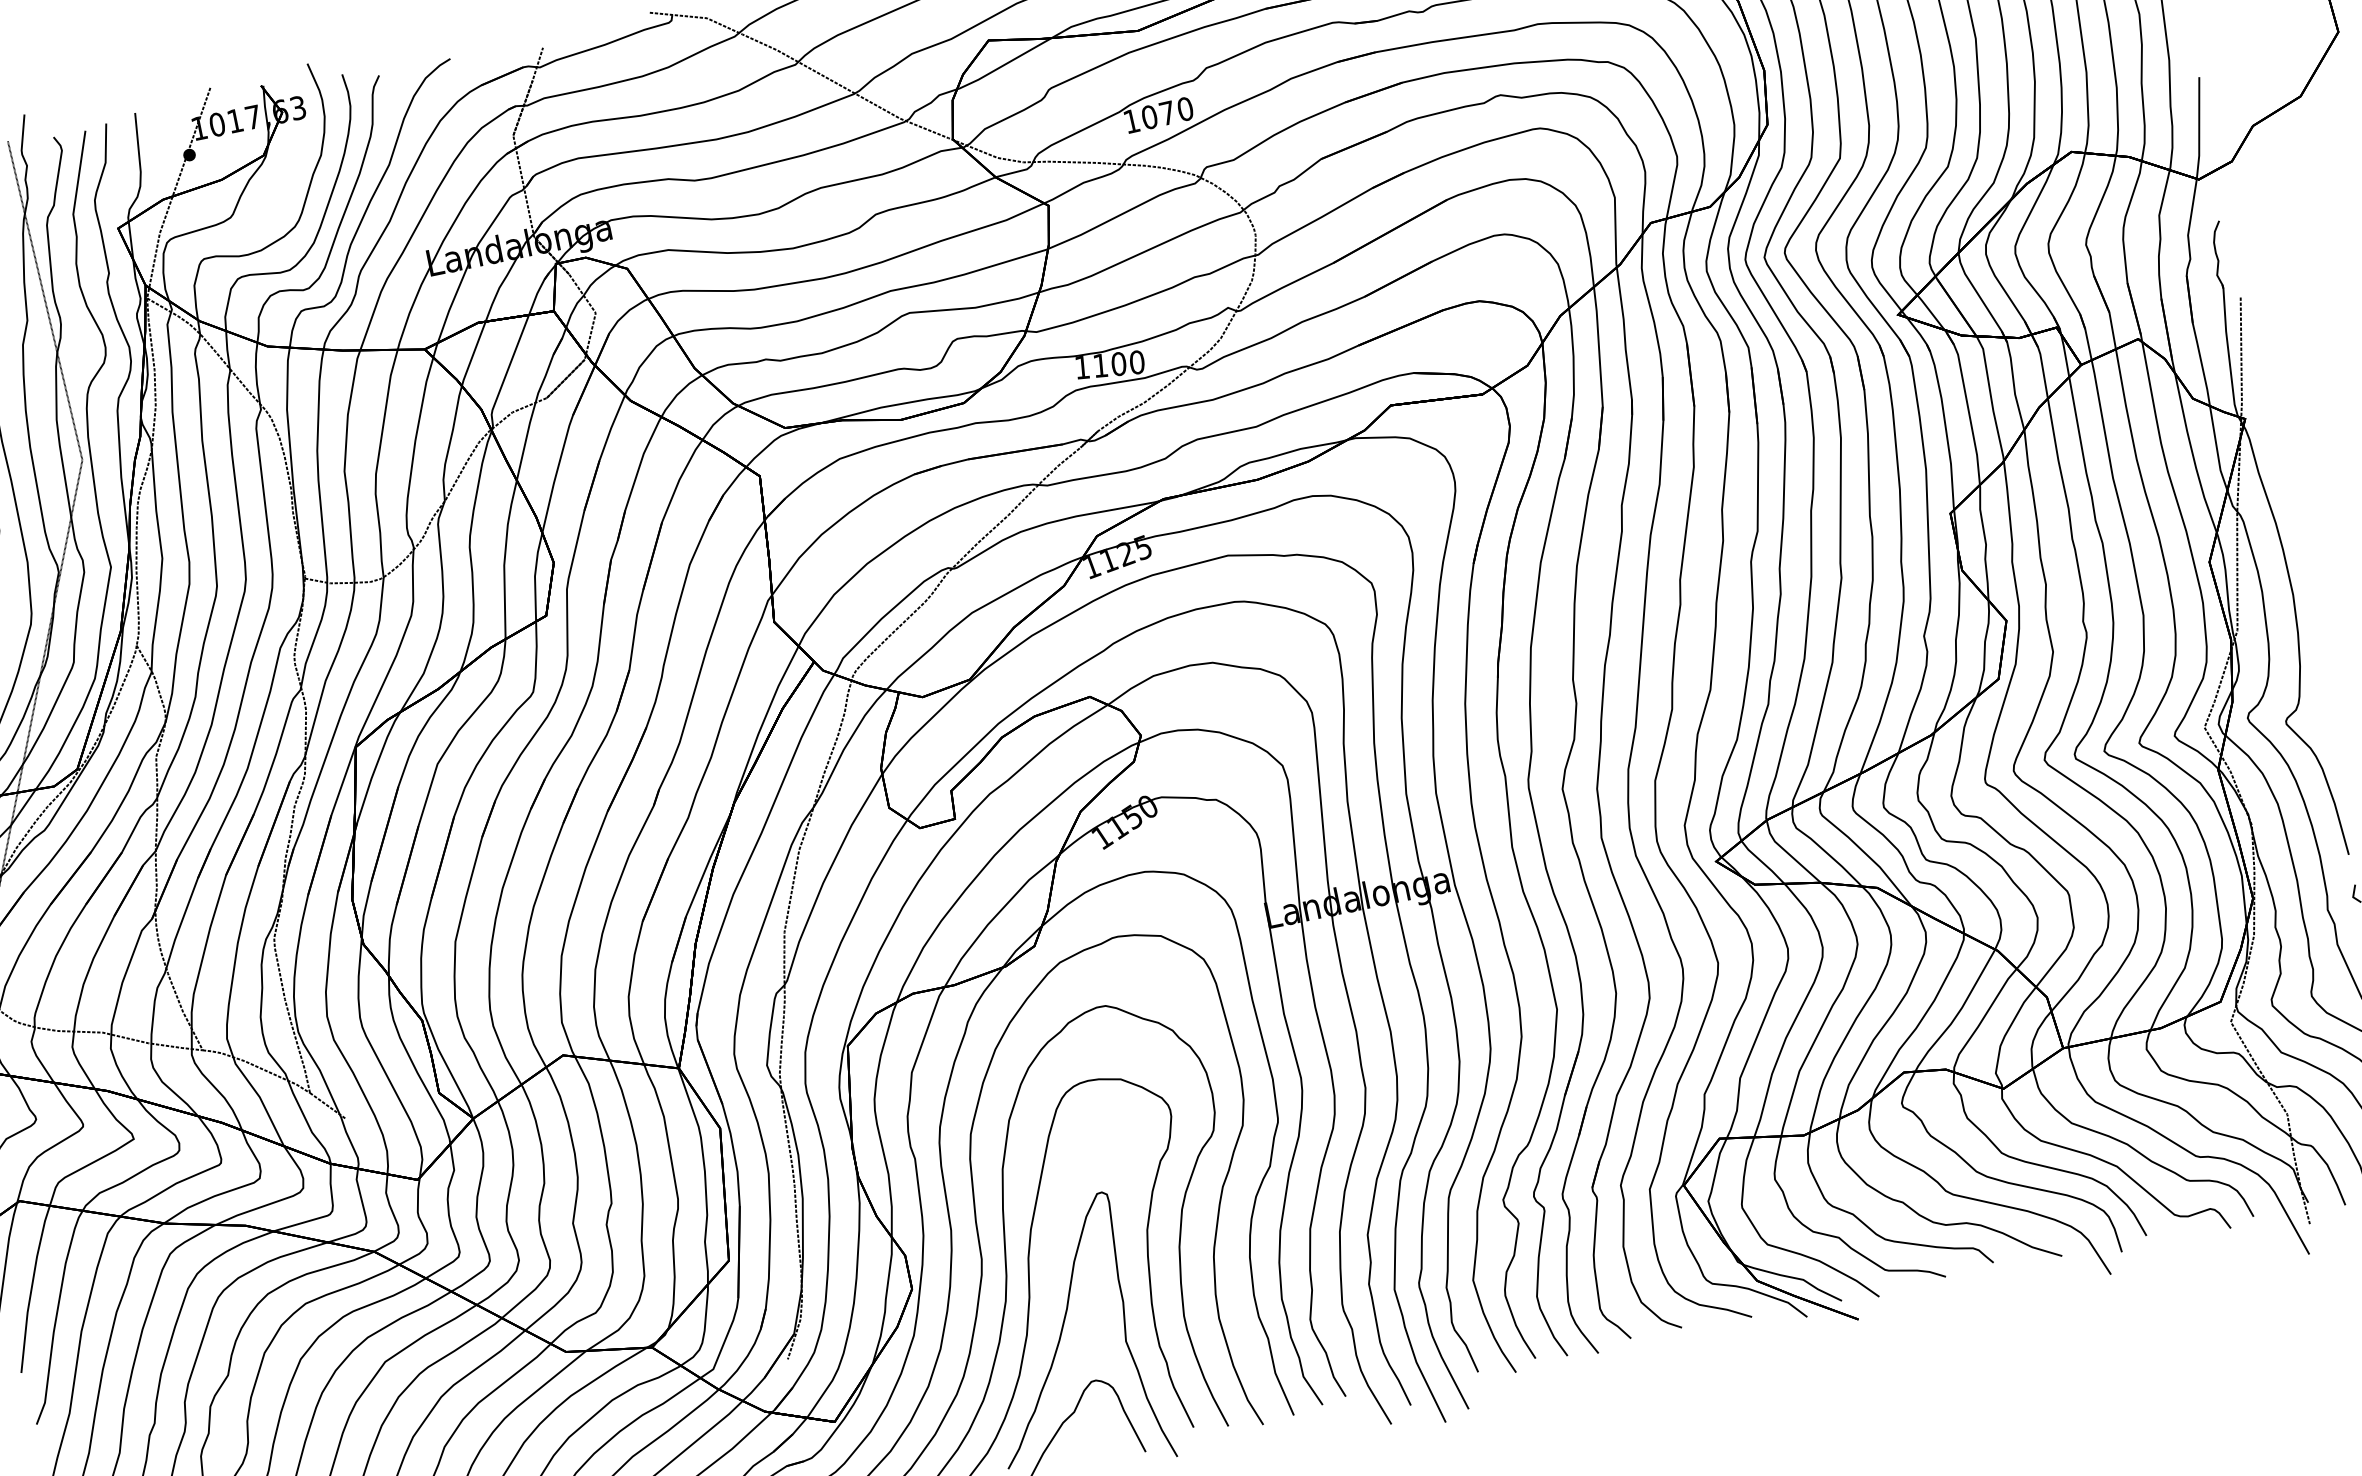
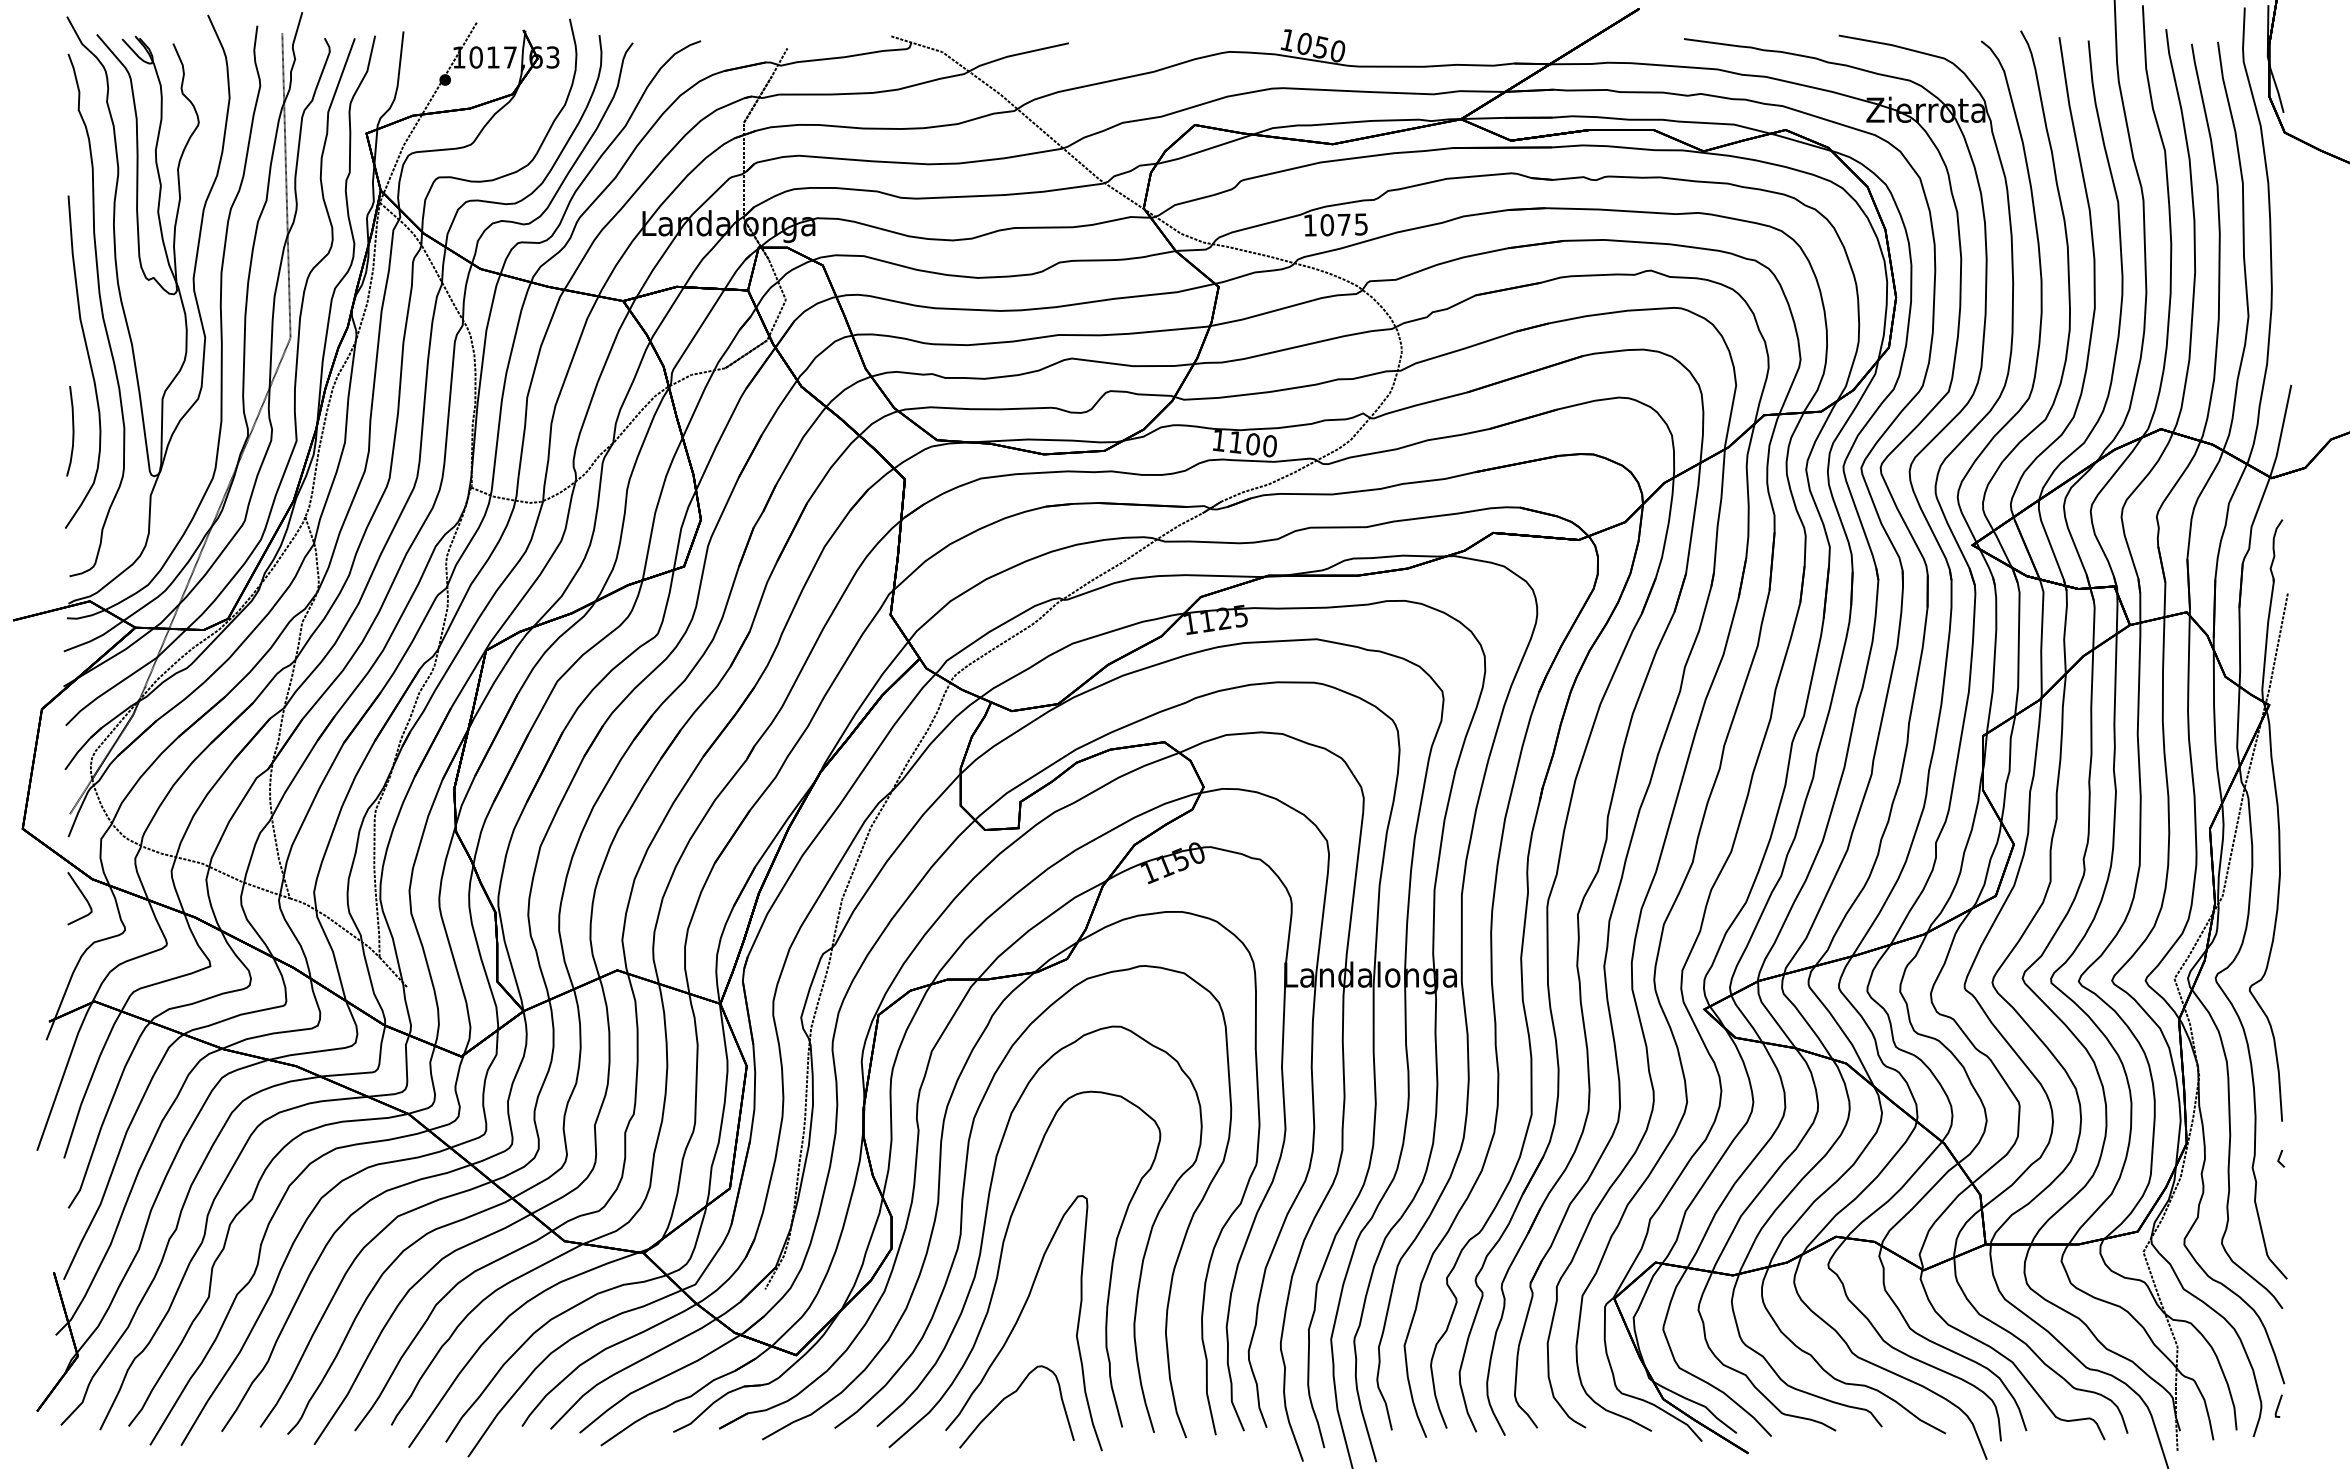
text: (1185, 109) -> (1361, 224), 1070 -> 1075

